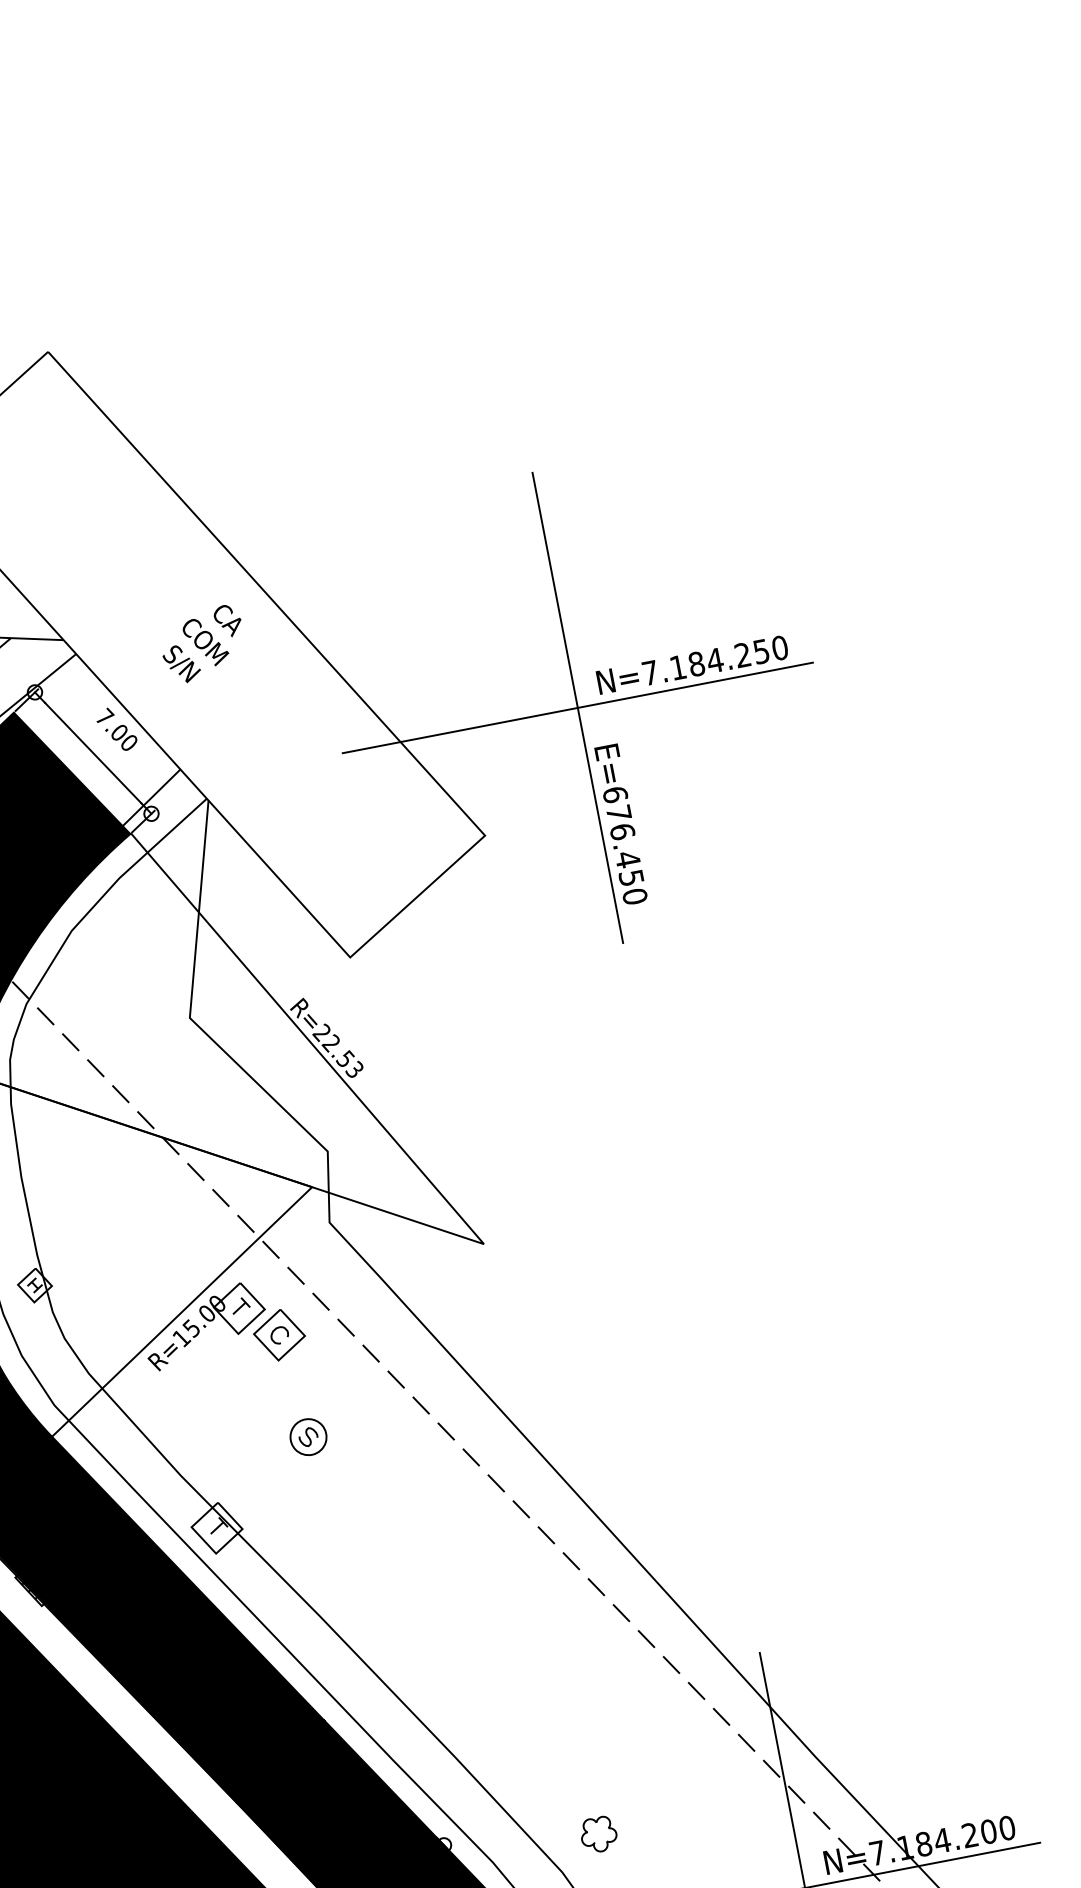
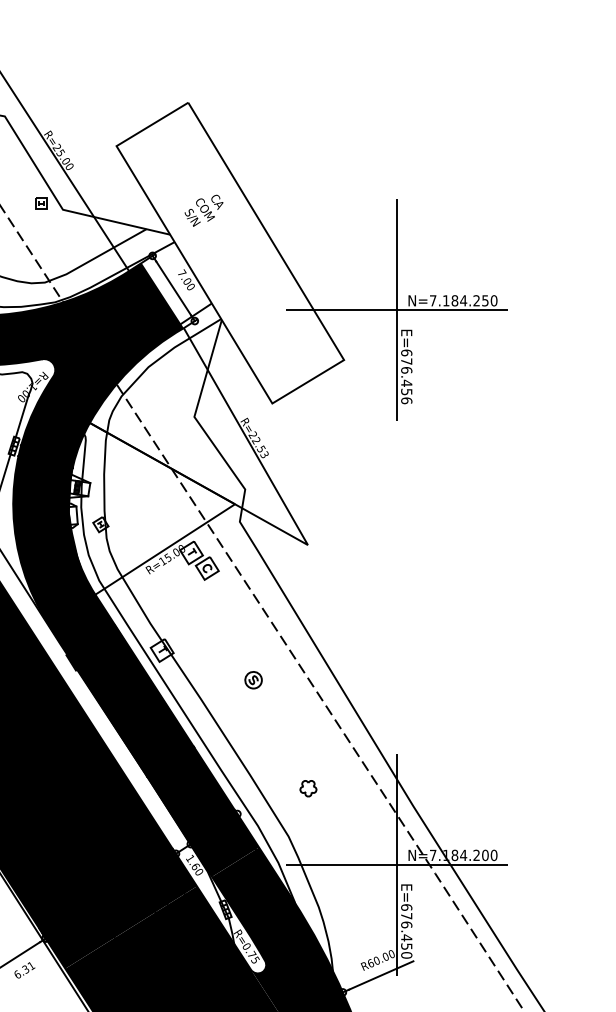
text: (201, 643) -> (203, 210), moved
text: (634, 896) -> (406, 400), E=676.450 -> E=676.456
part: (308, 1437) -> (253, 680), moved
part: (598, 1834) -> (308, 788), moved

